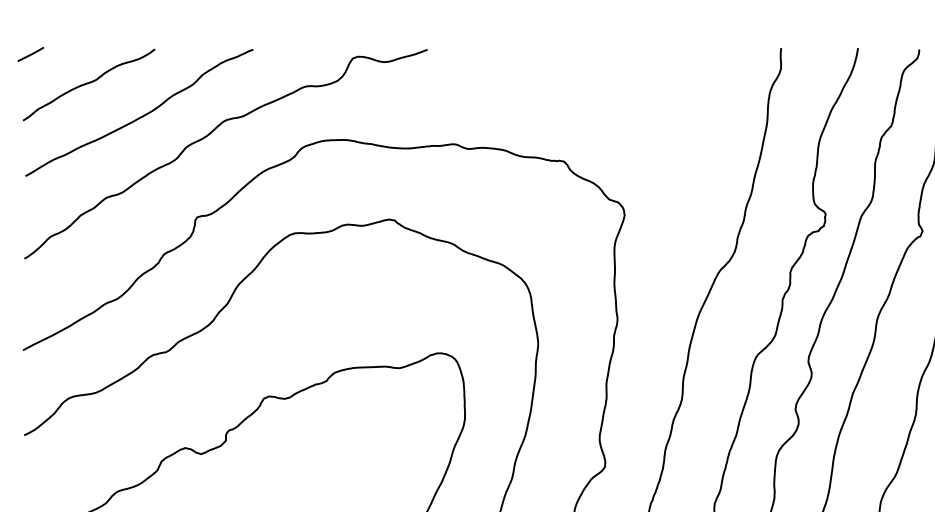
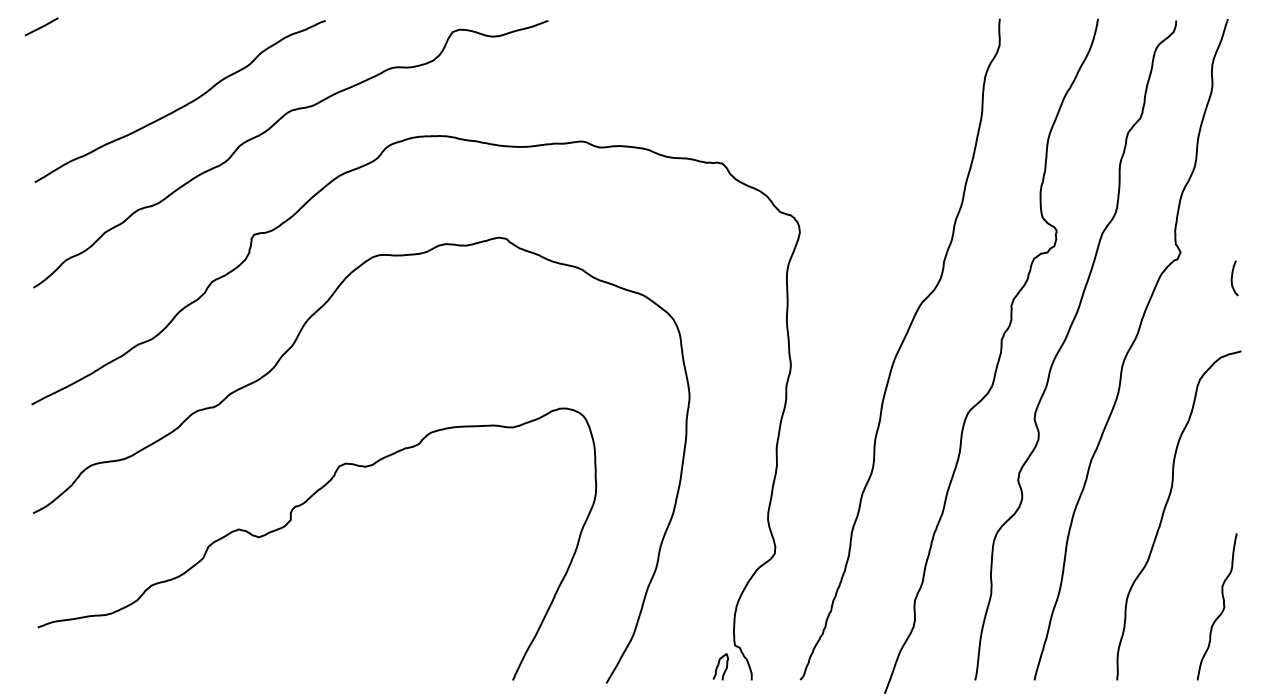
curve: (88, 83) -> (115, 64), removed

